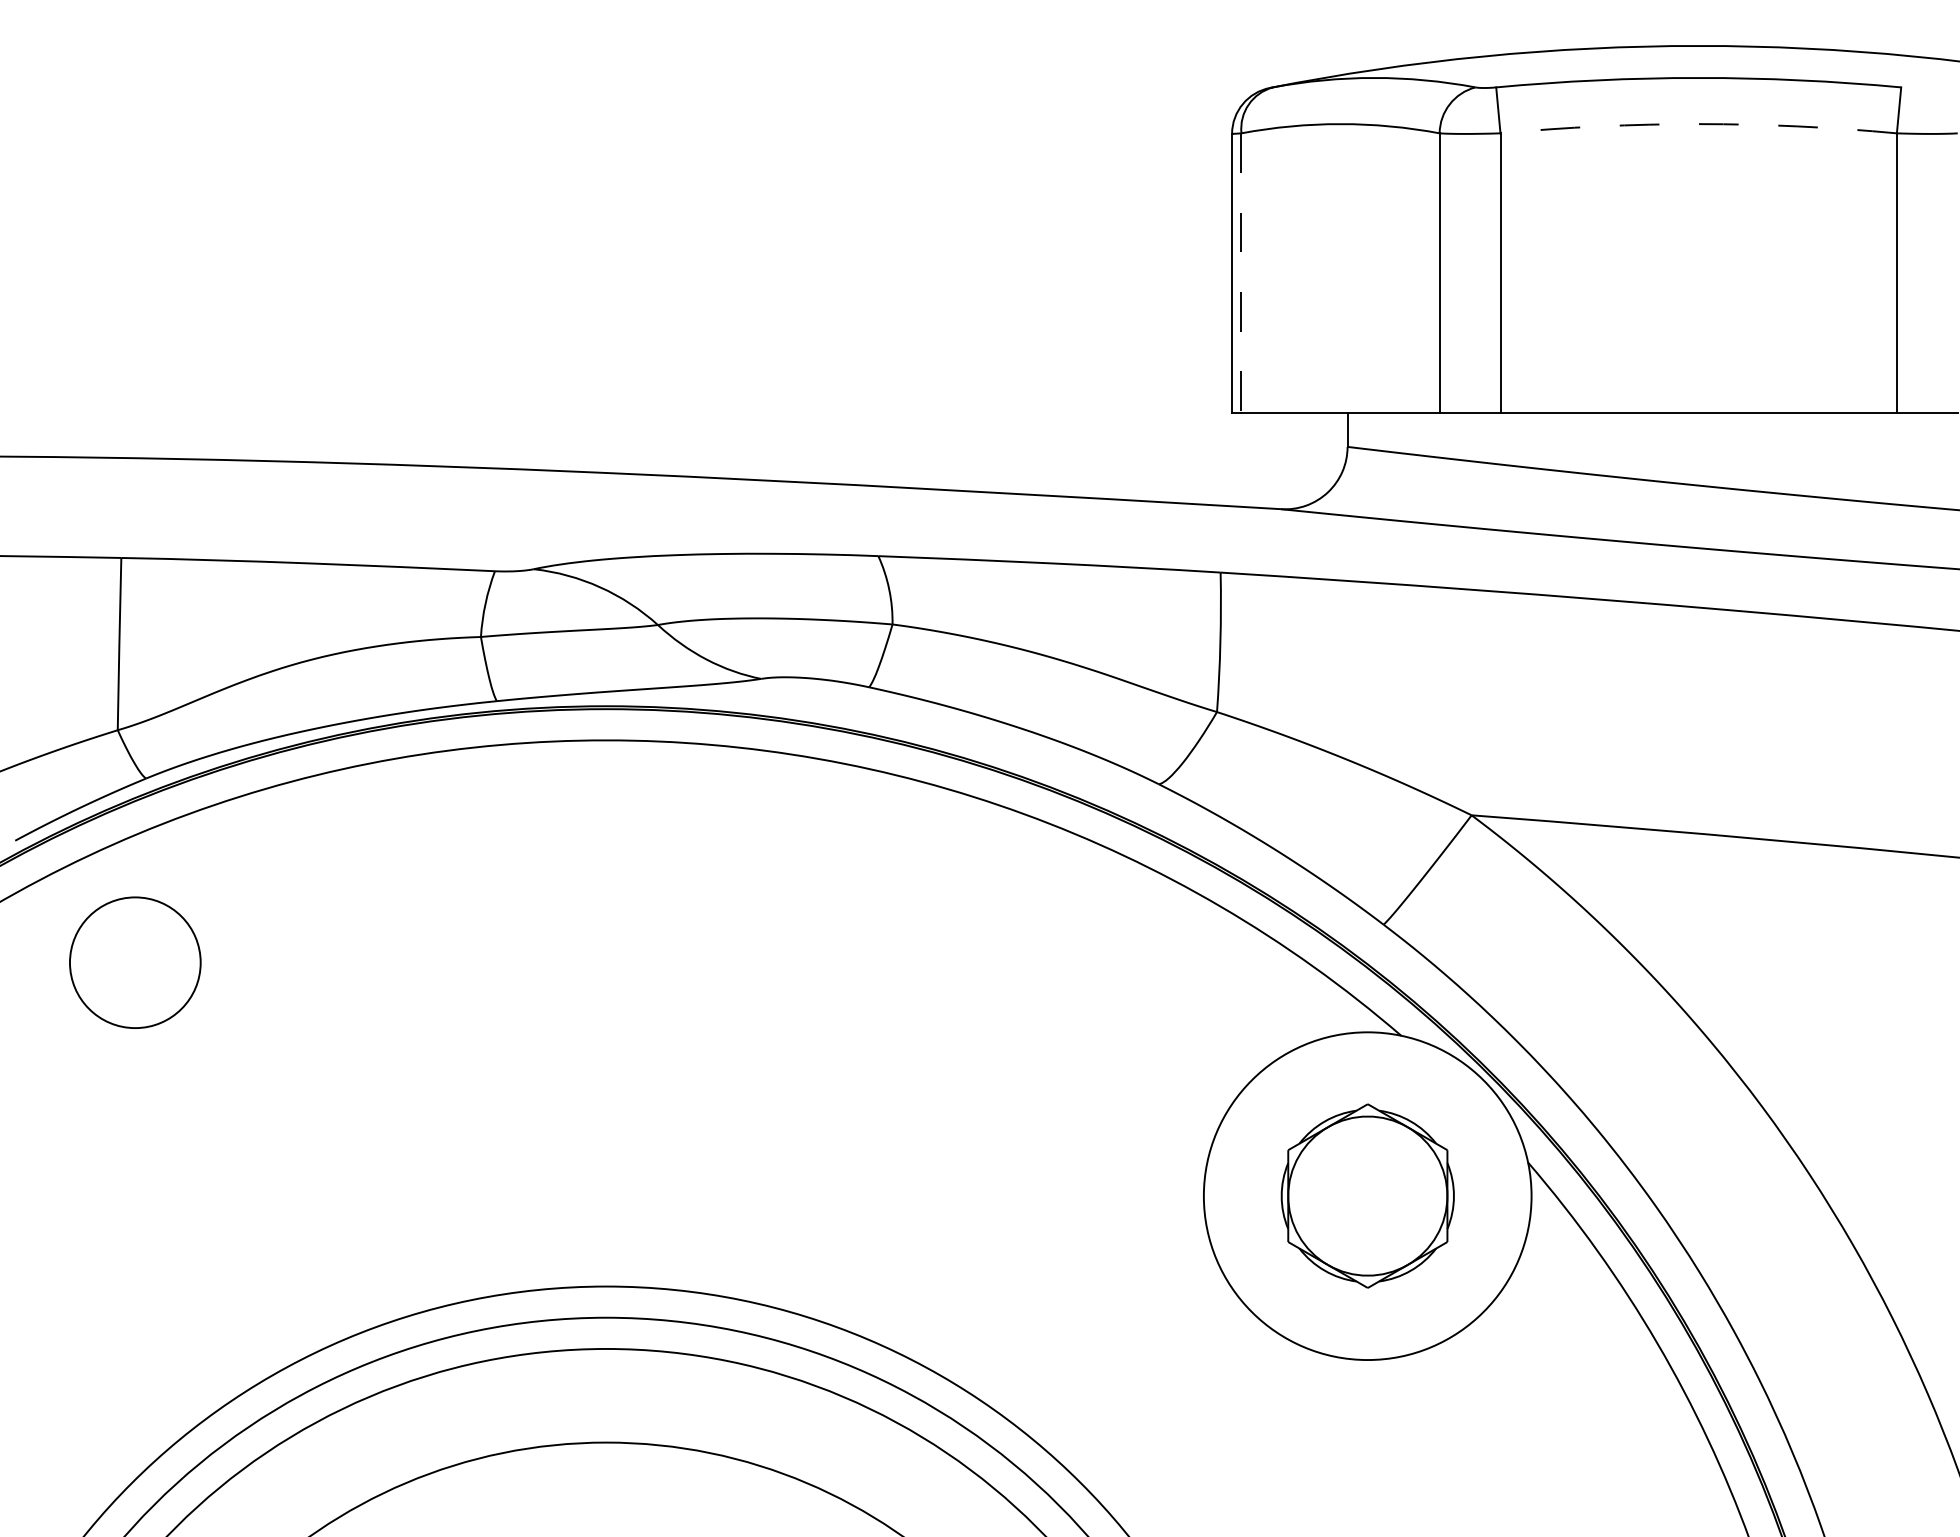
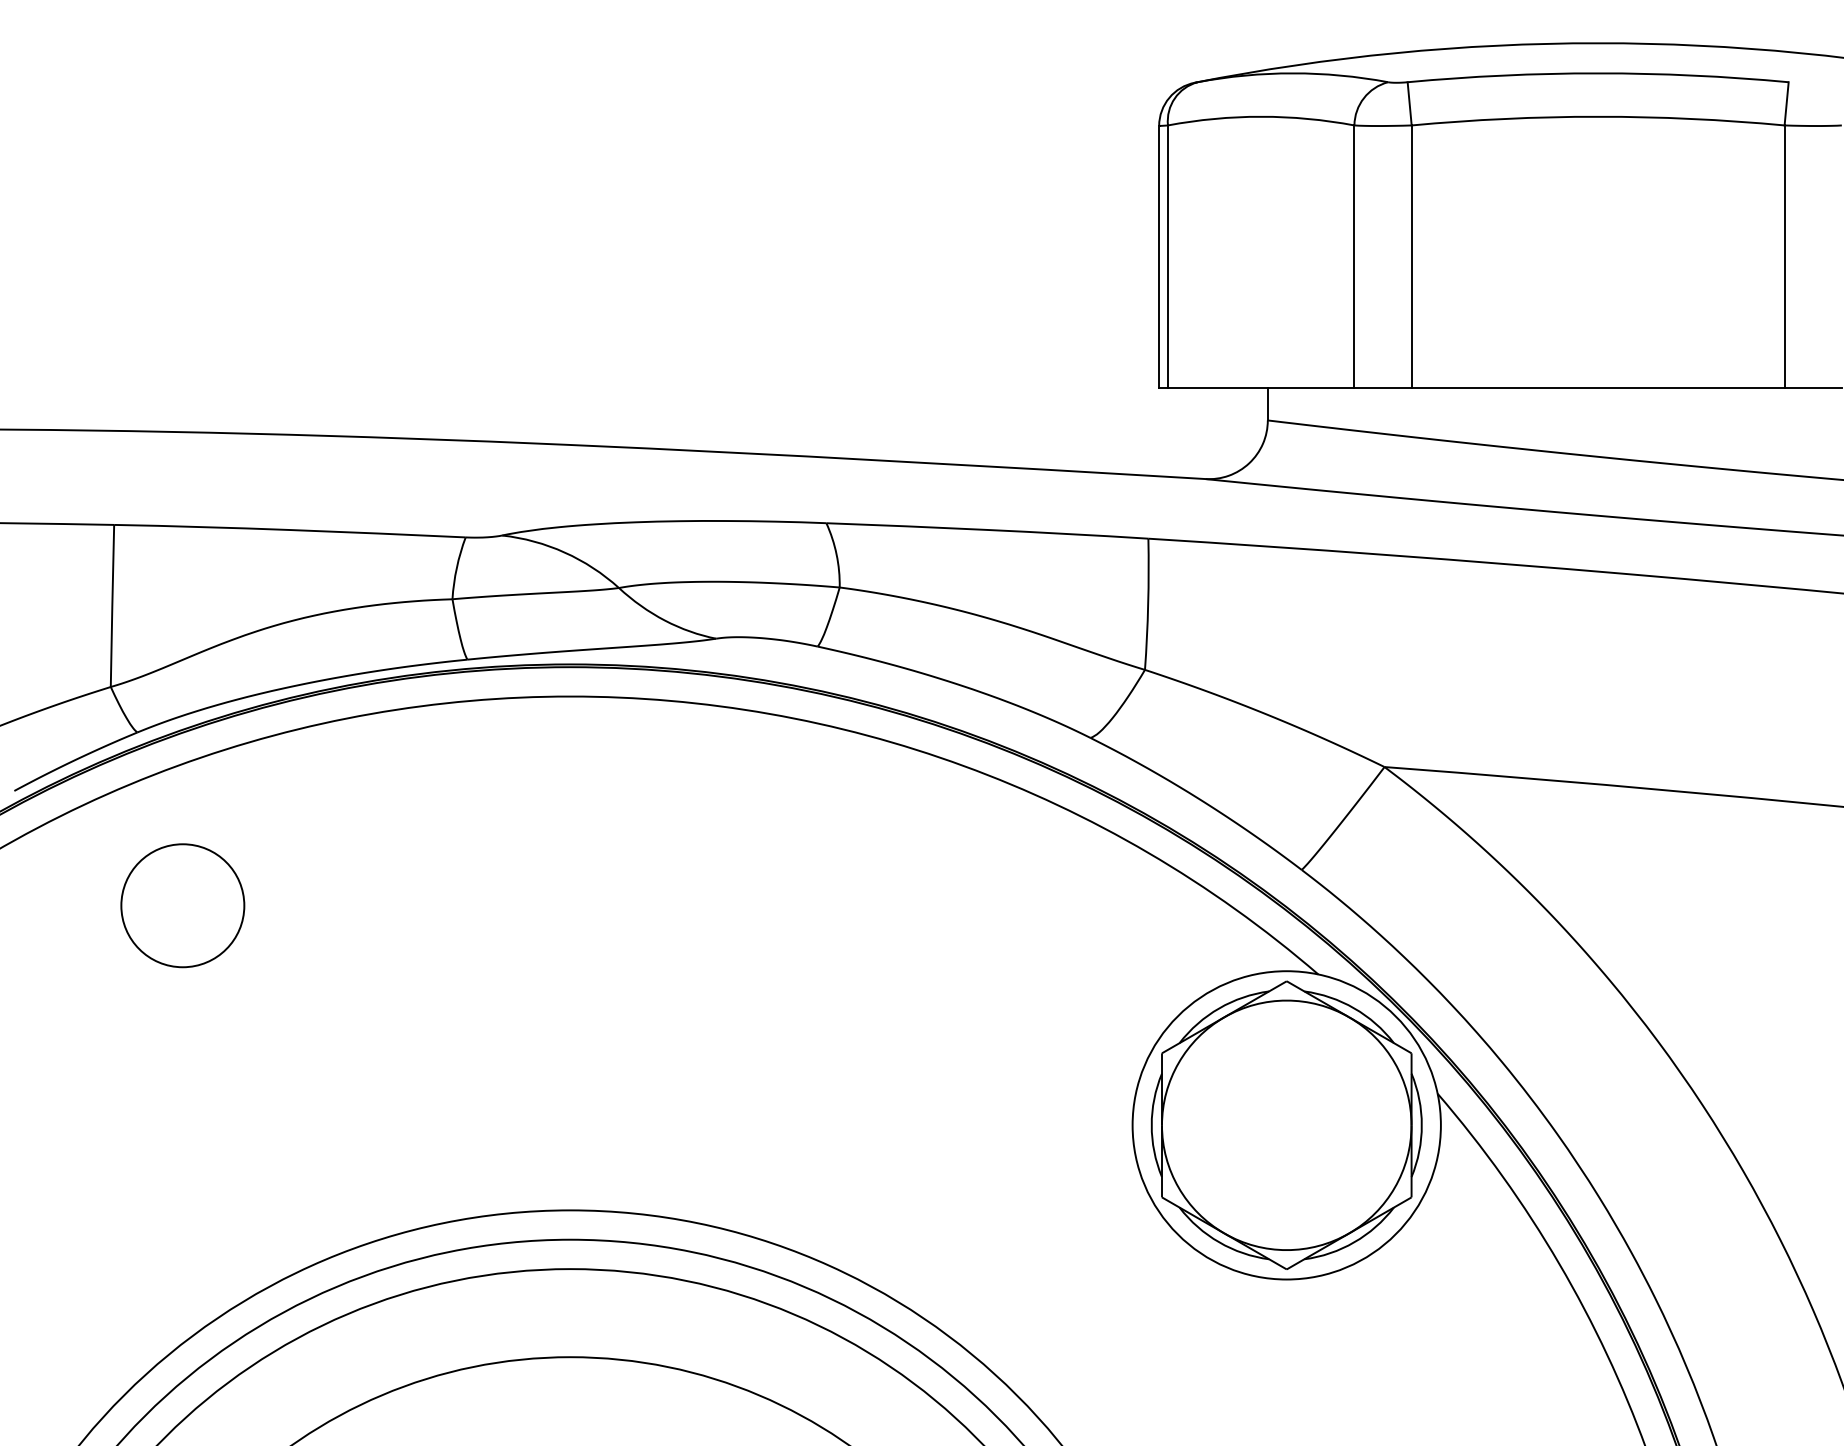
arc: (1698, 124) -> (1597, 117), dashed -> solid
line: (1241, 273) -> (1168, 257), dashed -> solid
circle: (135, 962) -> (183, 905), moved
part: (1367, 1195) -> (1286, 1124), size x1.67

